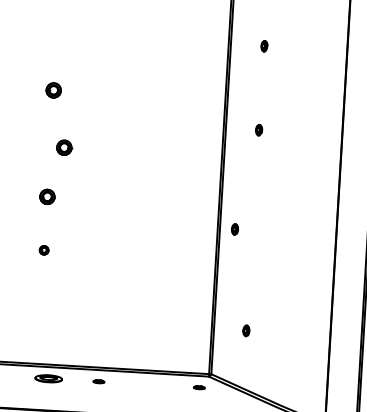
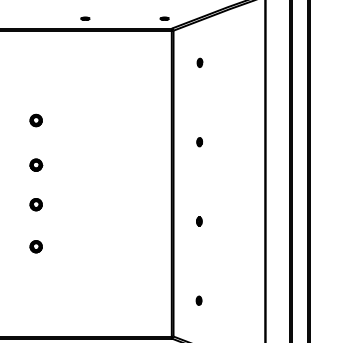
part: (263, 45) -> (199, 62), moved
part: (64, 146) -> (36, 164), moved
part: (235, 229) -> (199, 221), moved
part: (43, 249) -> (35, 246), size x1.67

